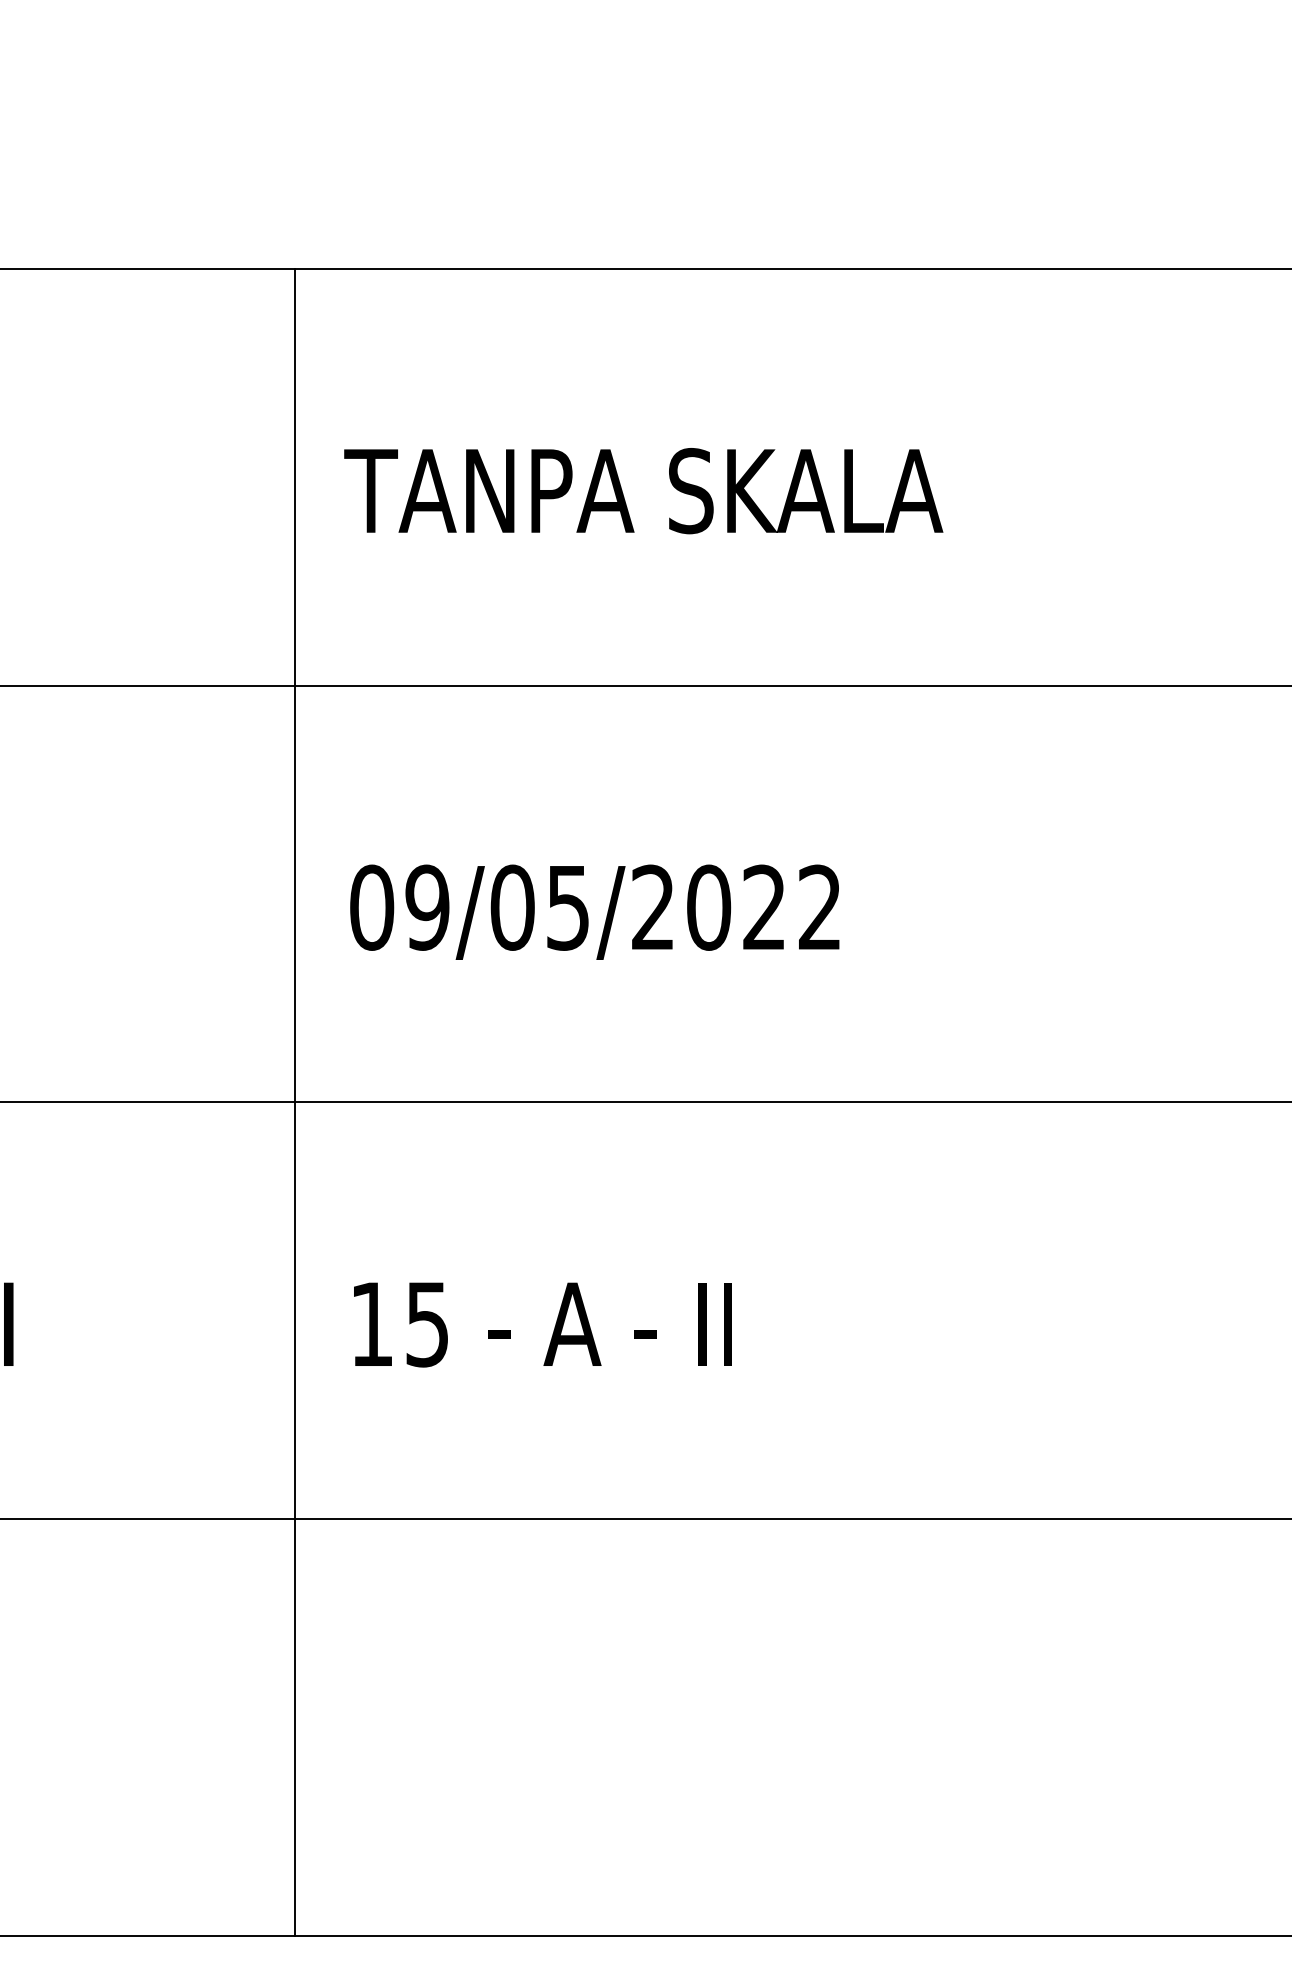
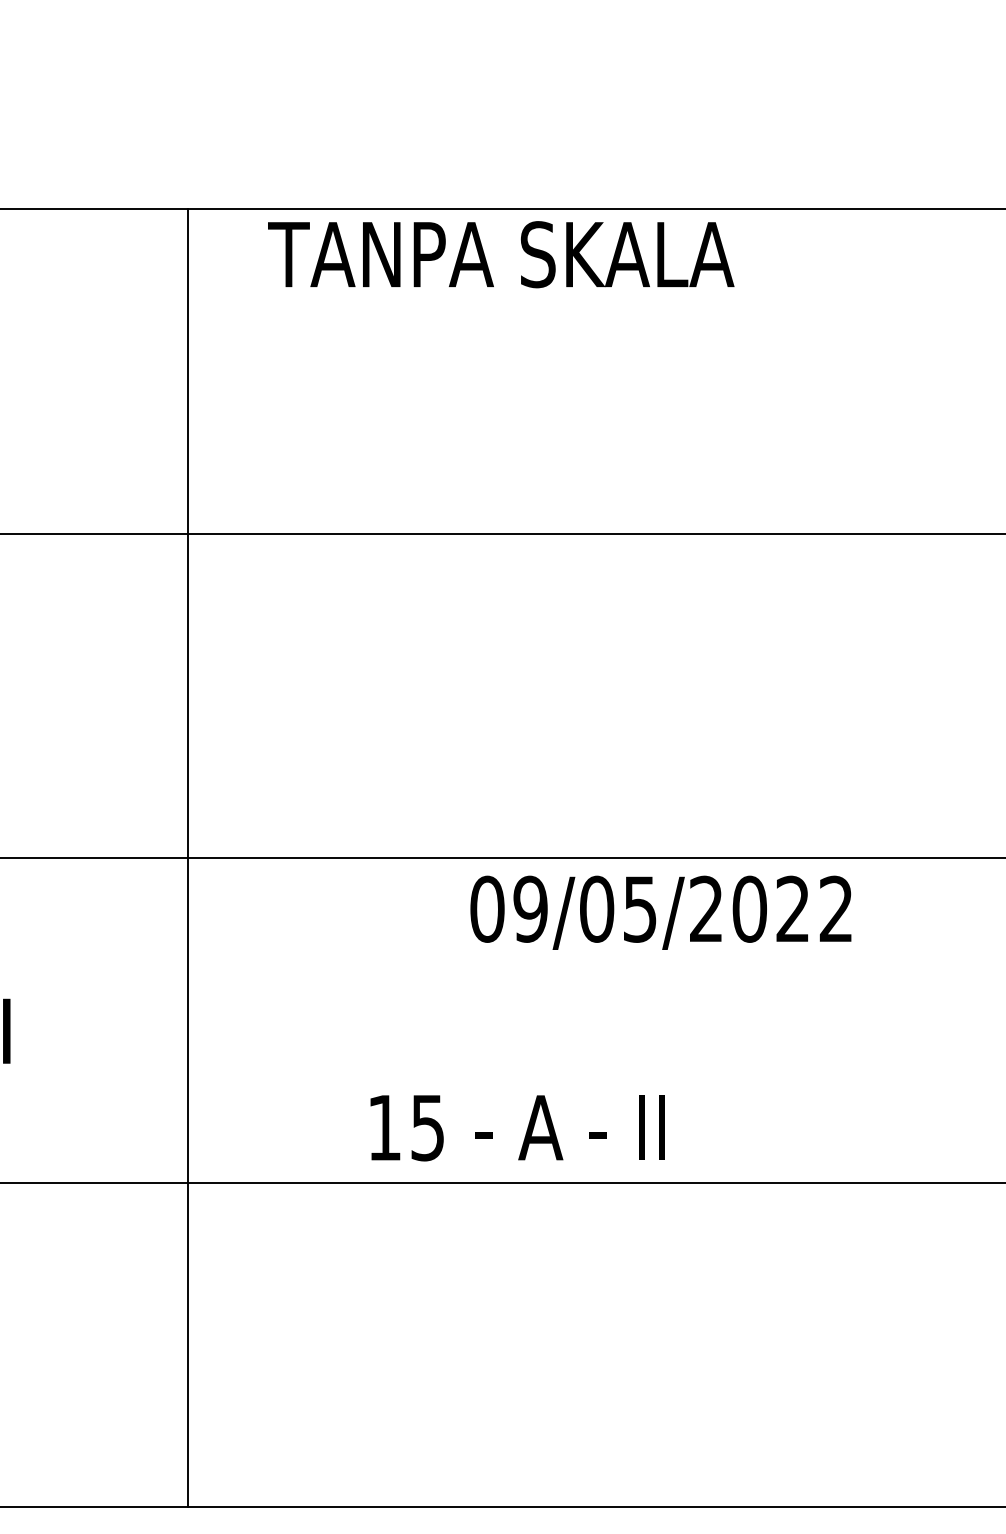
text: (643, 491) -> (501, 255), moved
text: (594, 911) -> (660, 912), moved
line: (294, 1101) -> (187, 857), moved
text: (542, 1324) -> (517, 1127), moved

